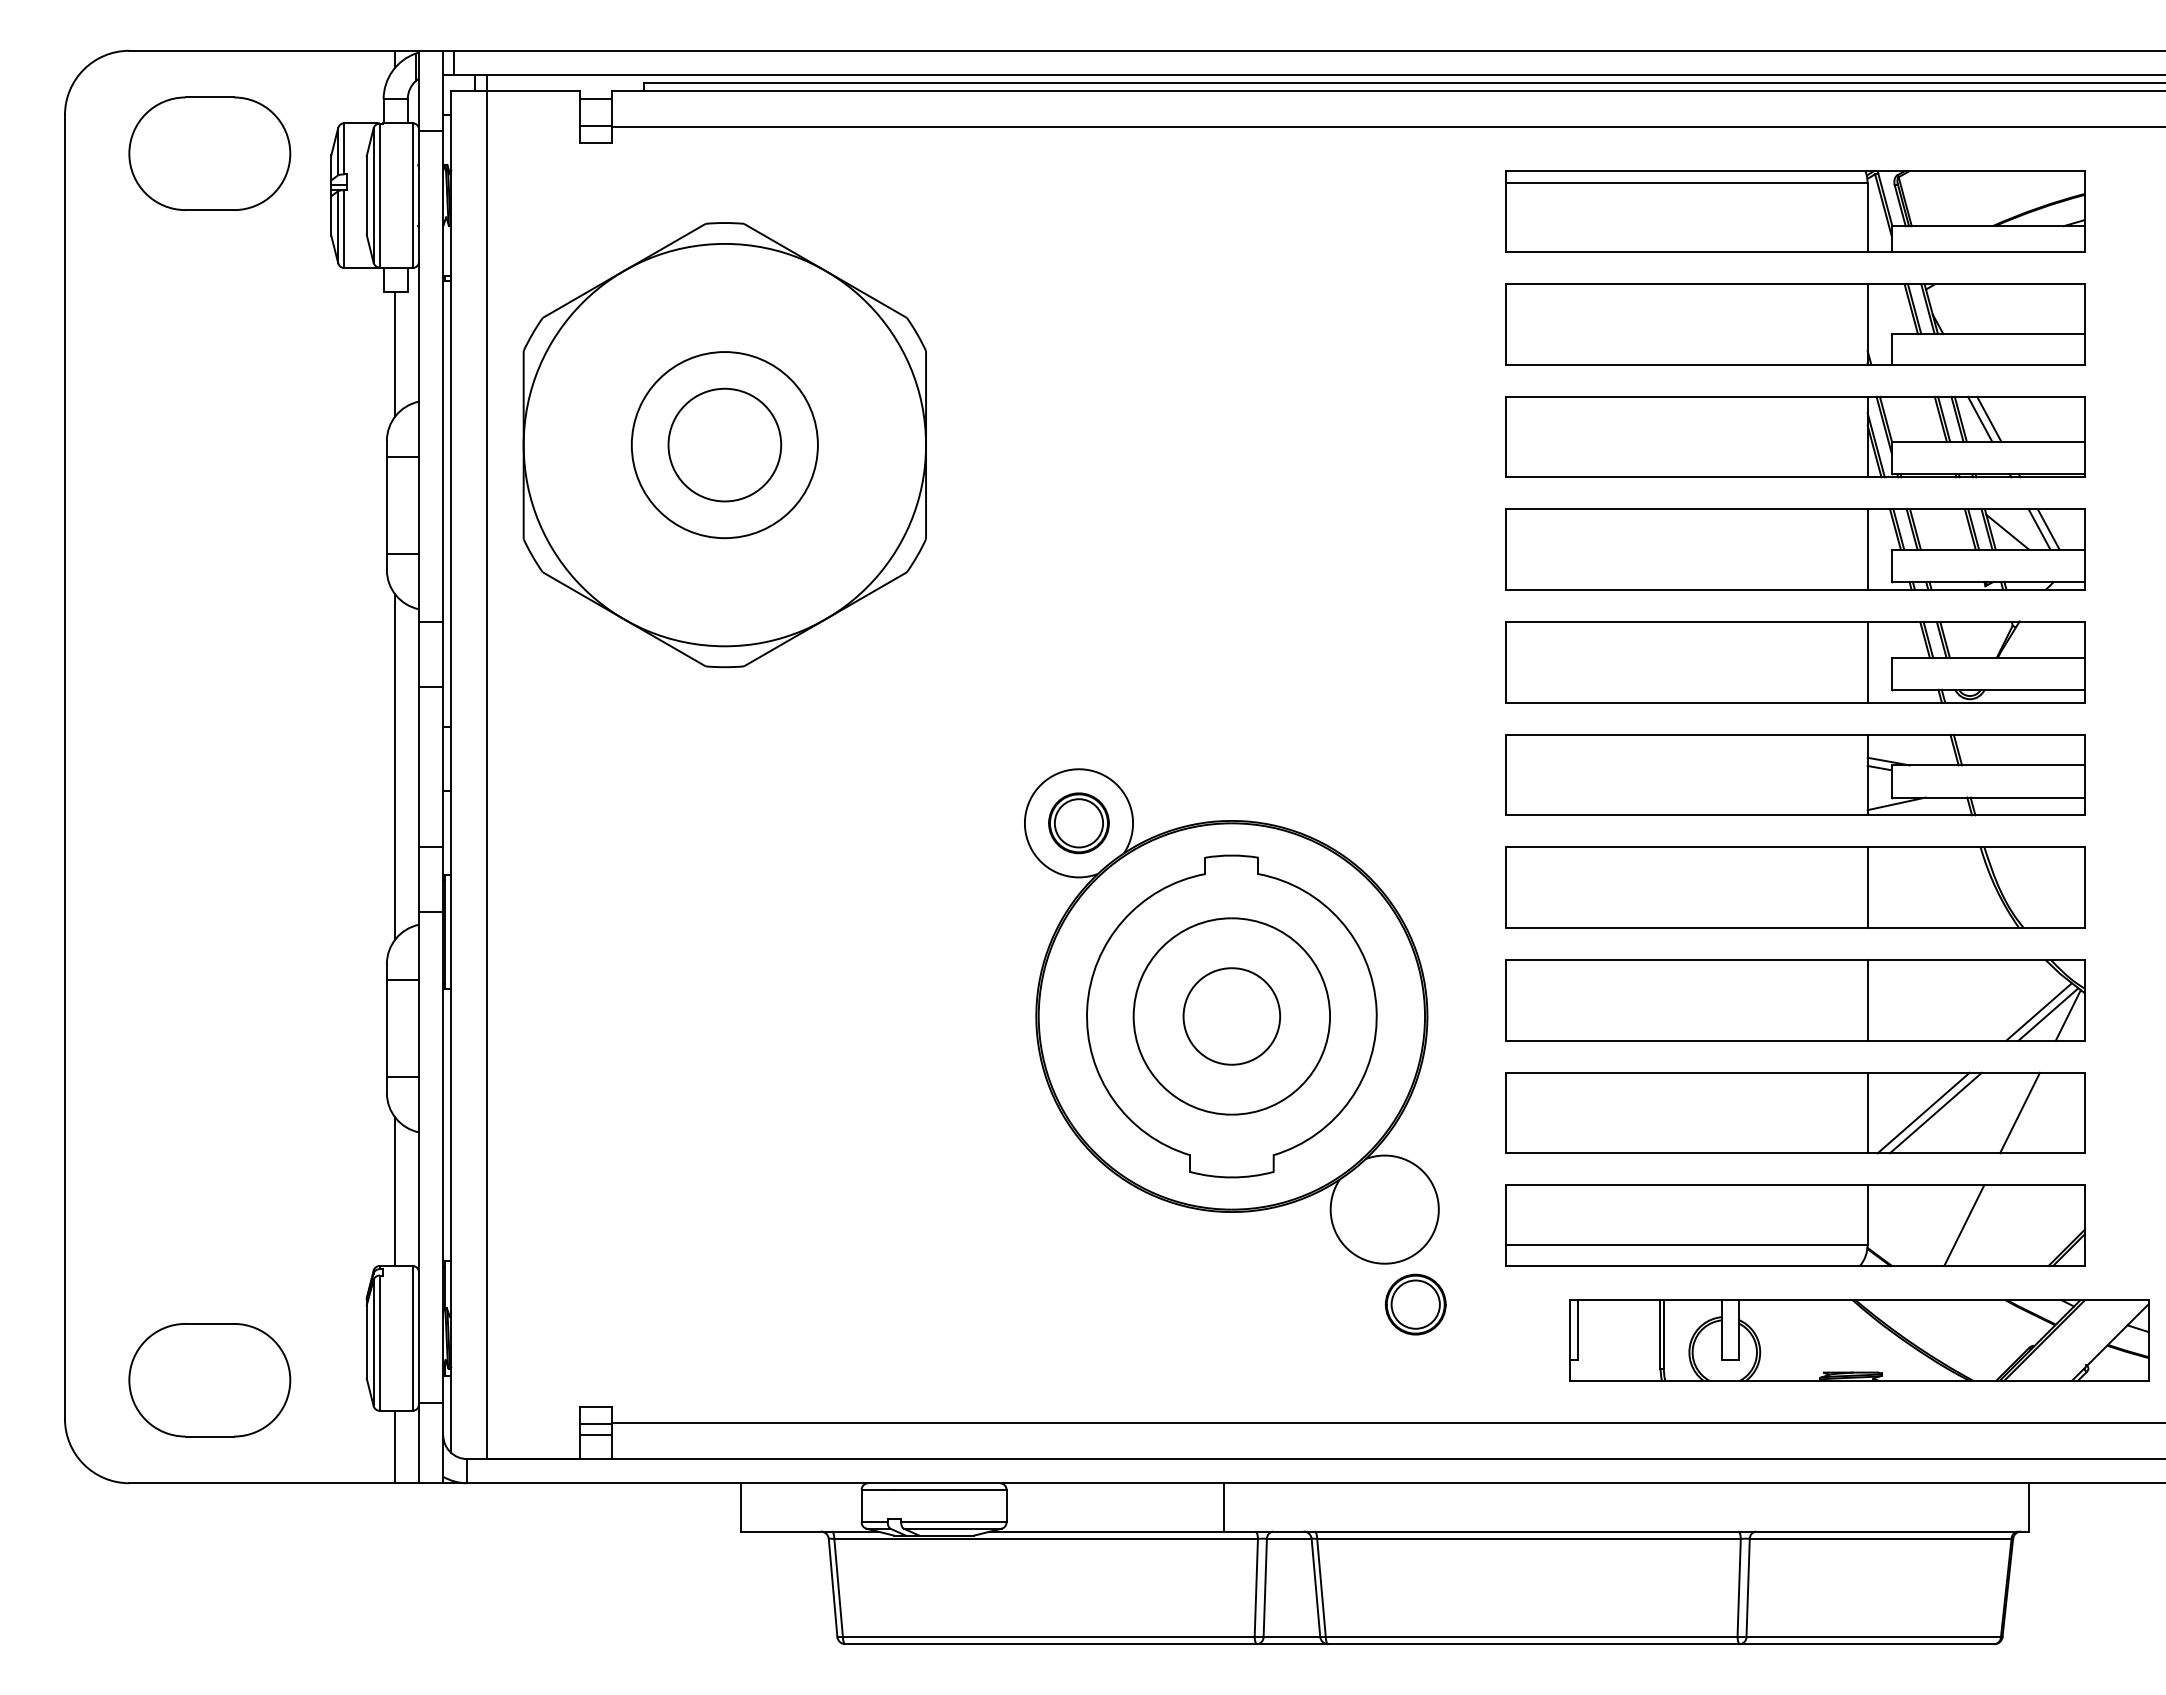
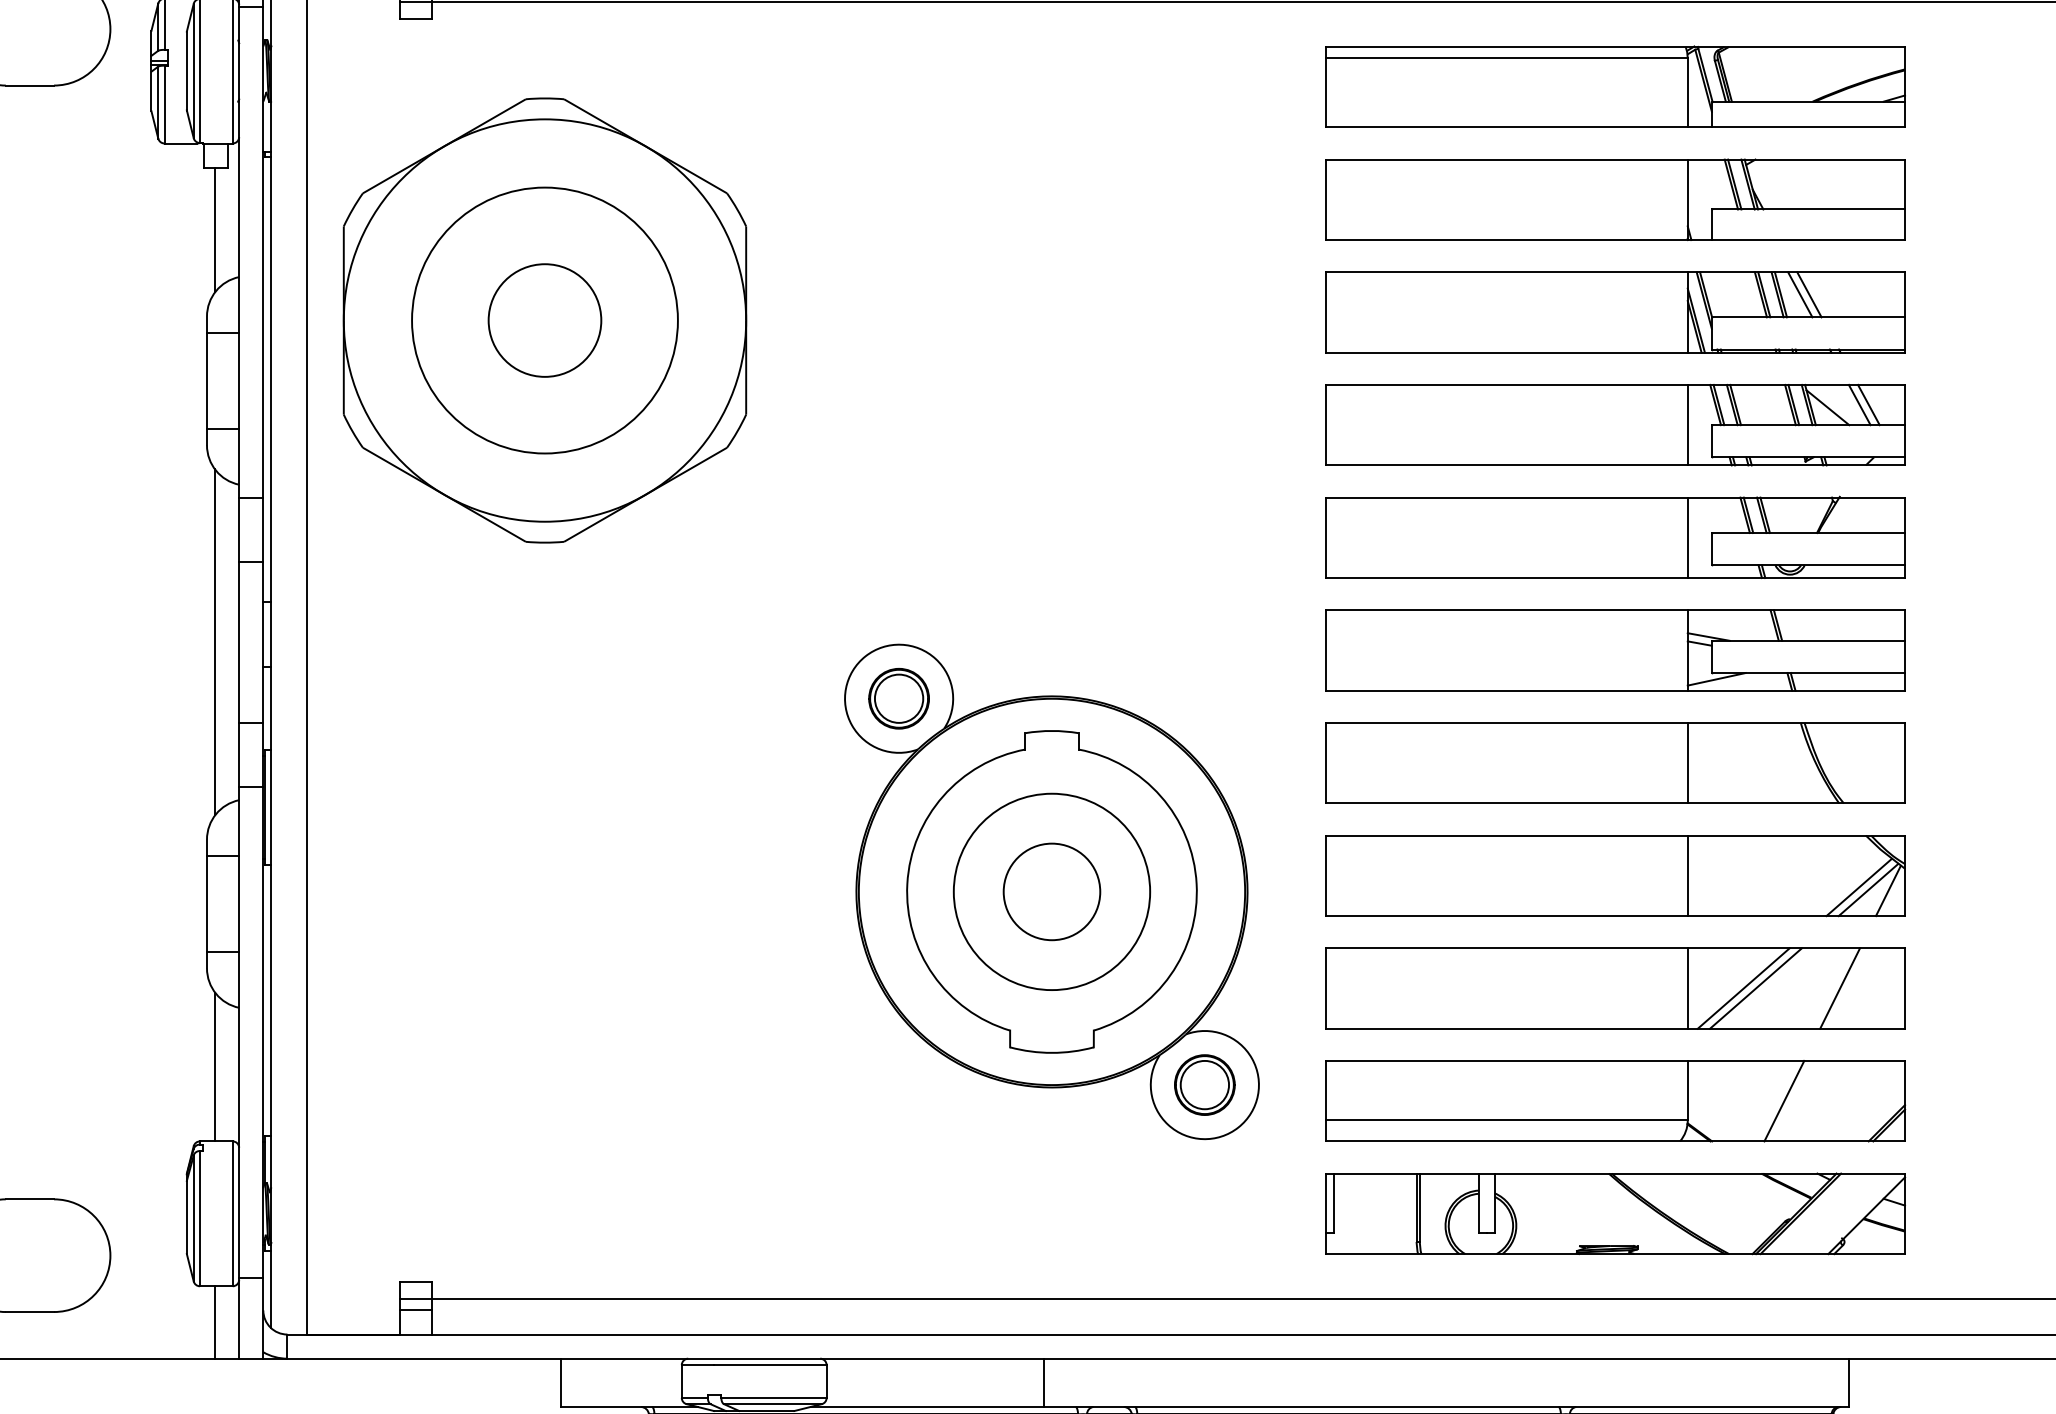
circle: (724, 445) -> (544, 320), size x1.43
part: (1415, 1304) -> (1204, 1084), moved
part: (1859, 1340) -> (1615, 1213), moved

